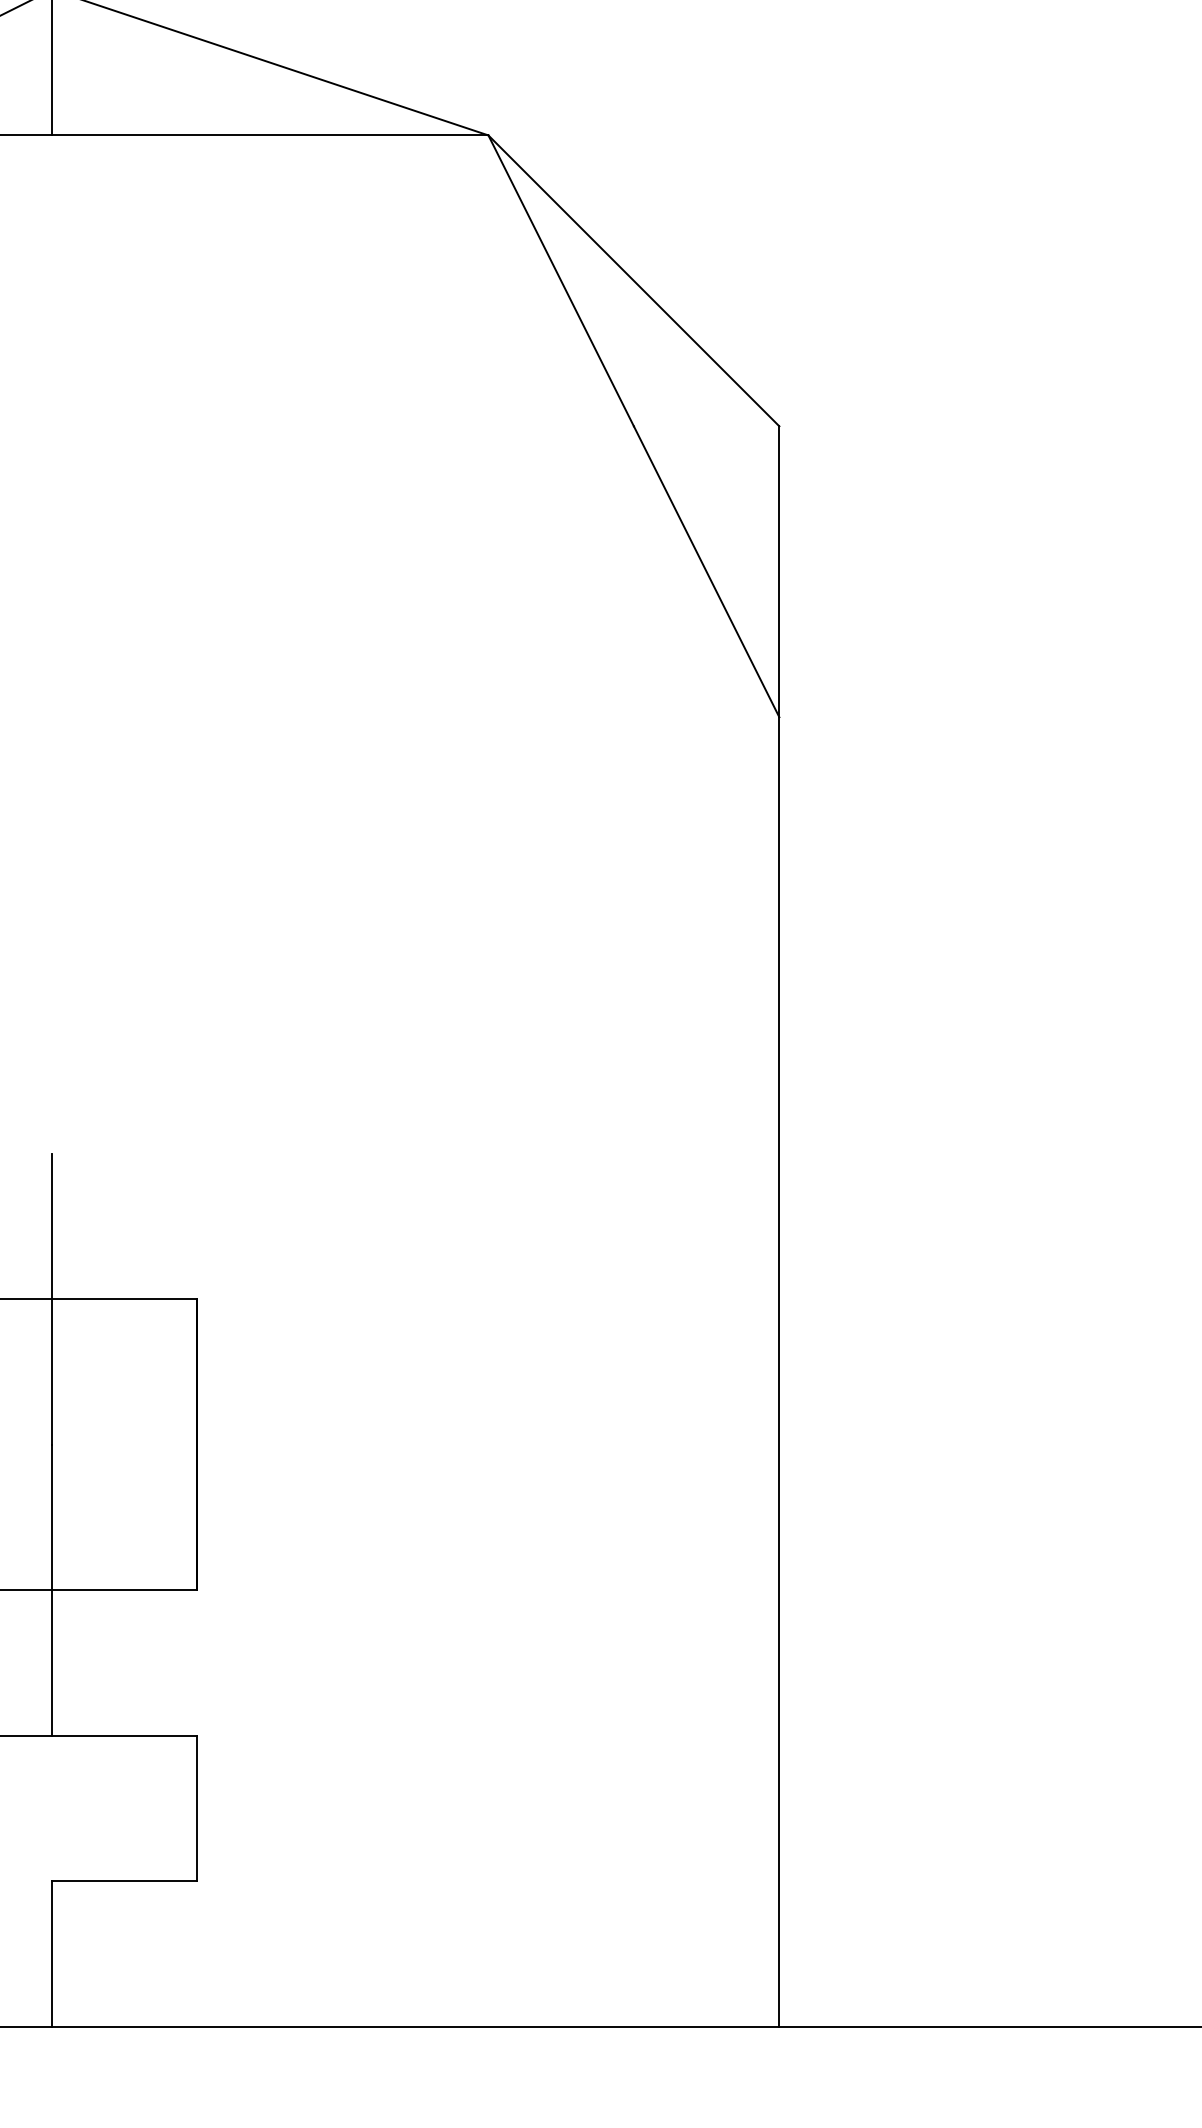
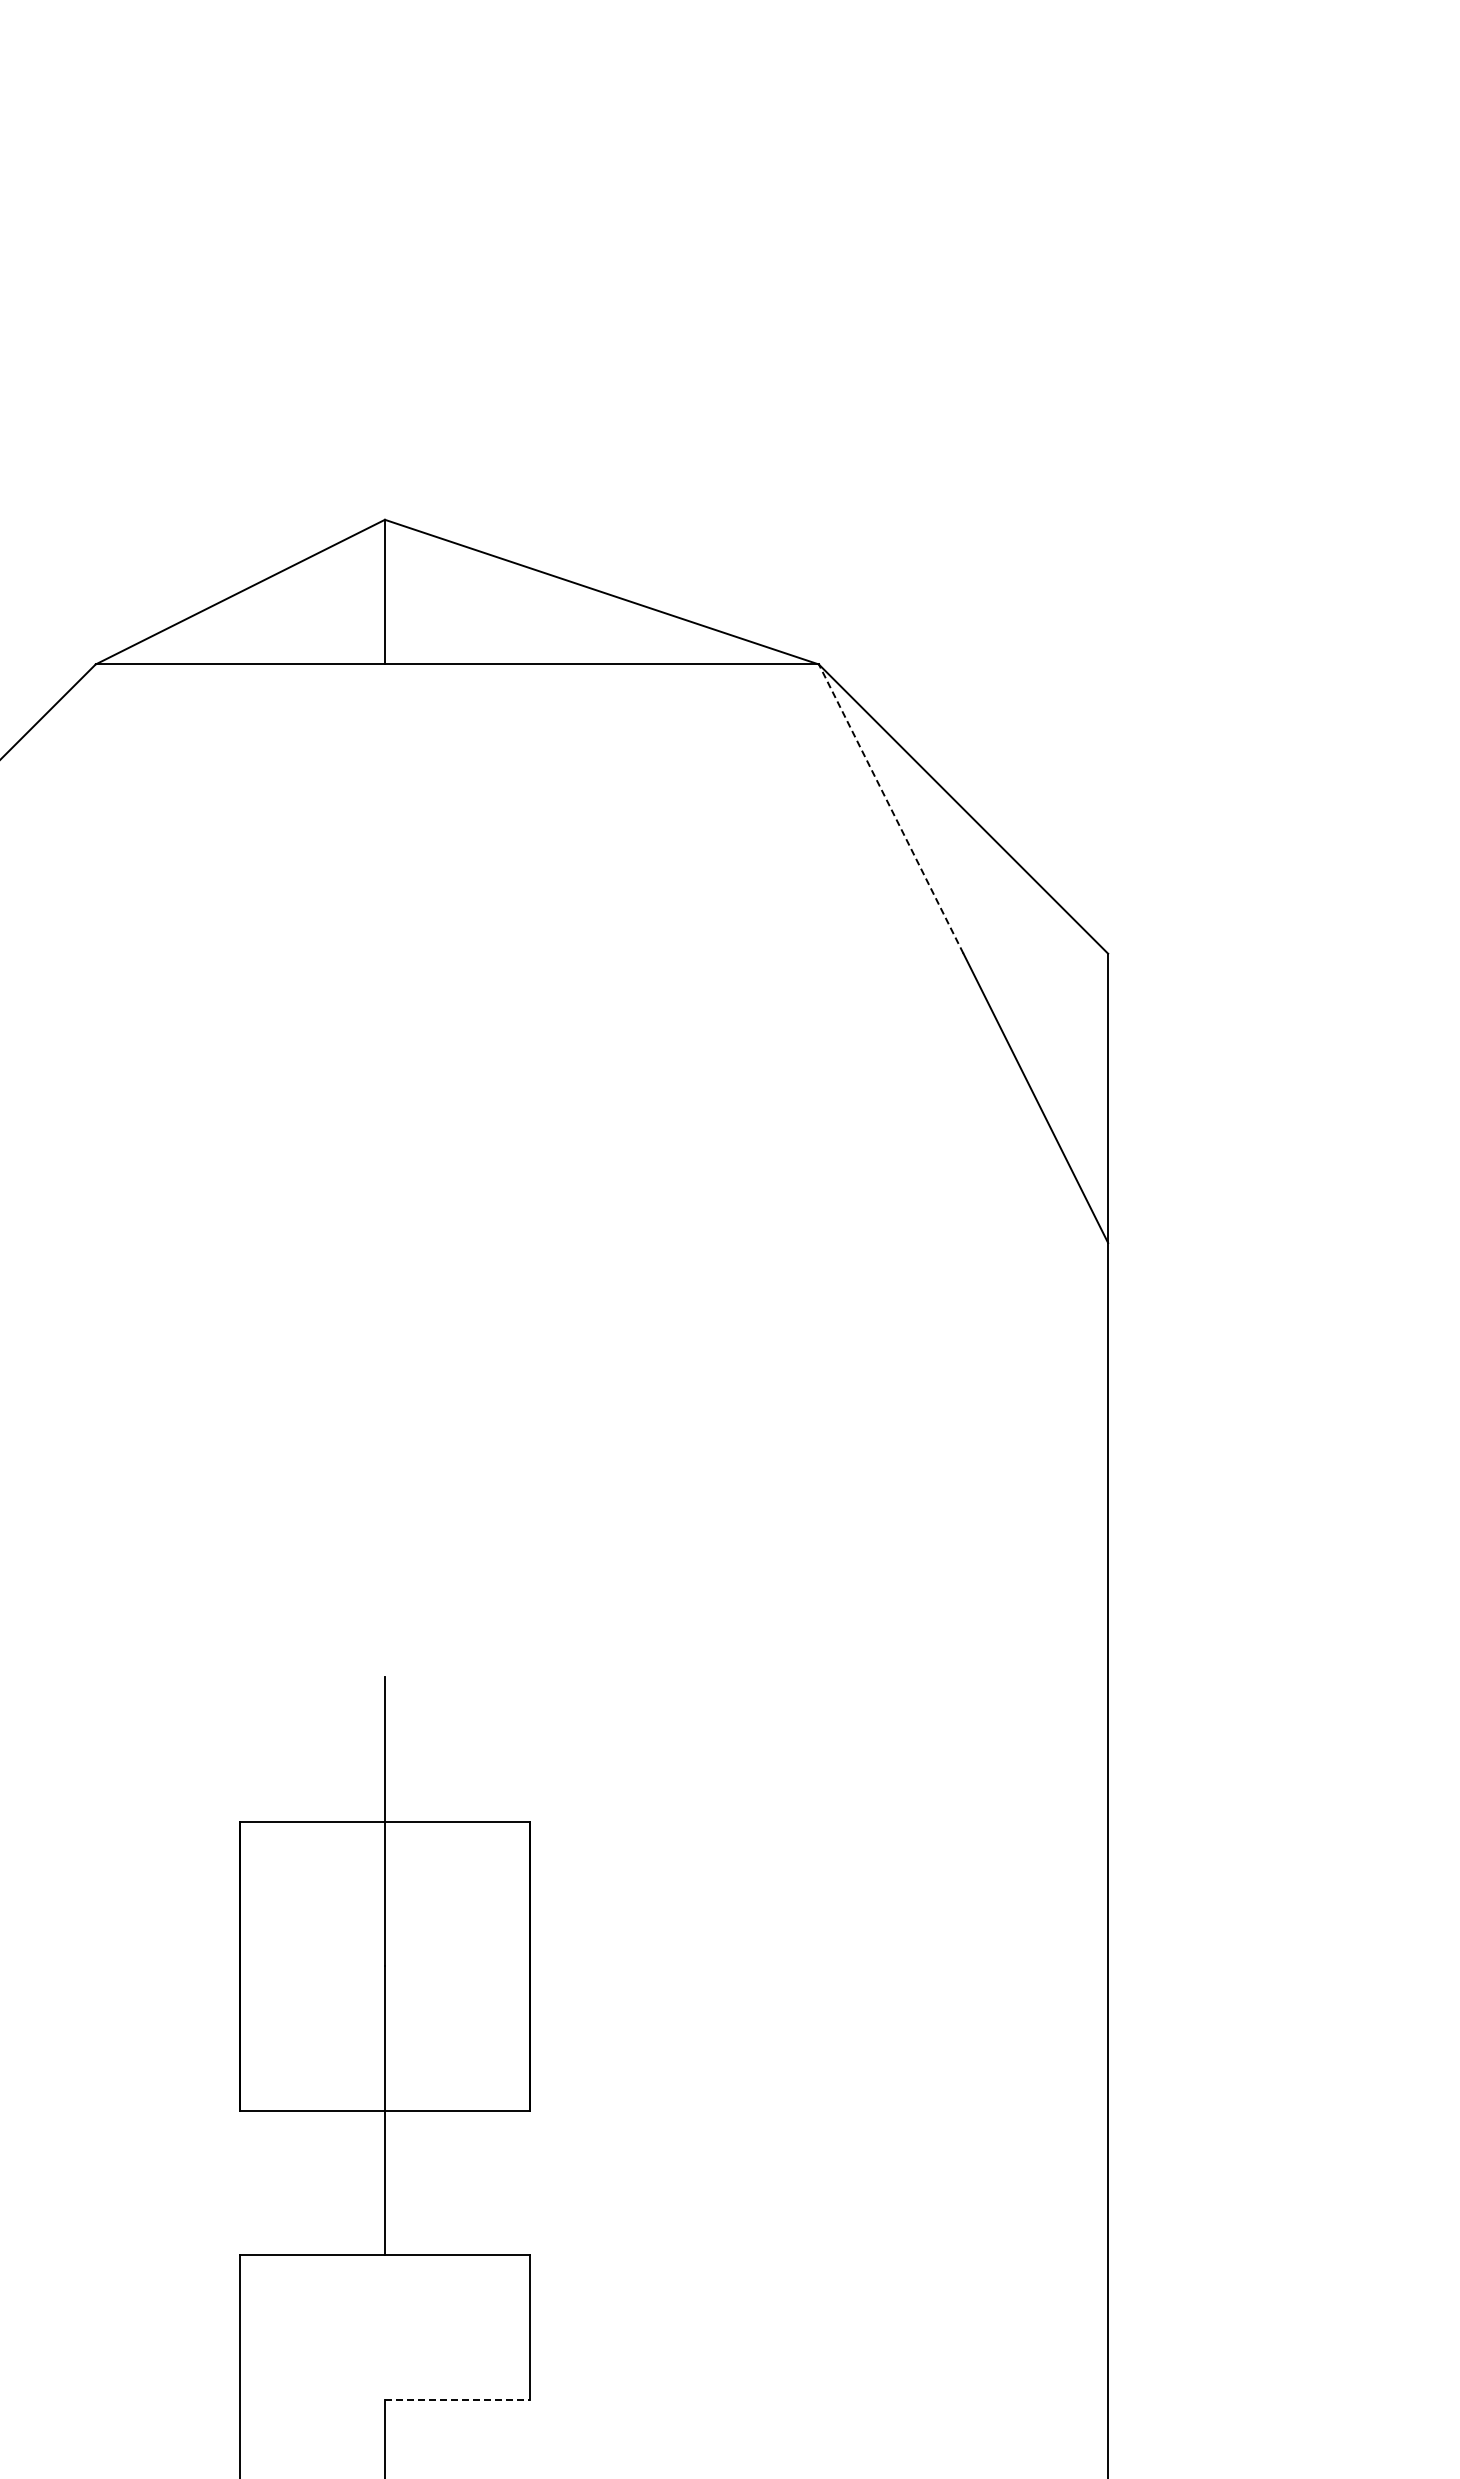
line: (561, 281) -> (891, 809), solid -> dashed
line: (124, 1881) -> (457, 2400), solid -> dashed

